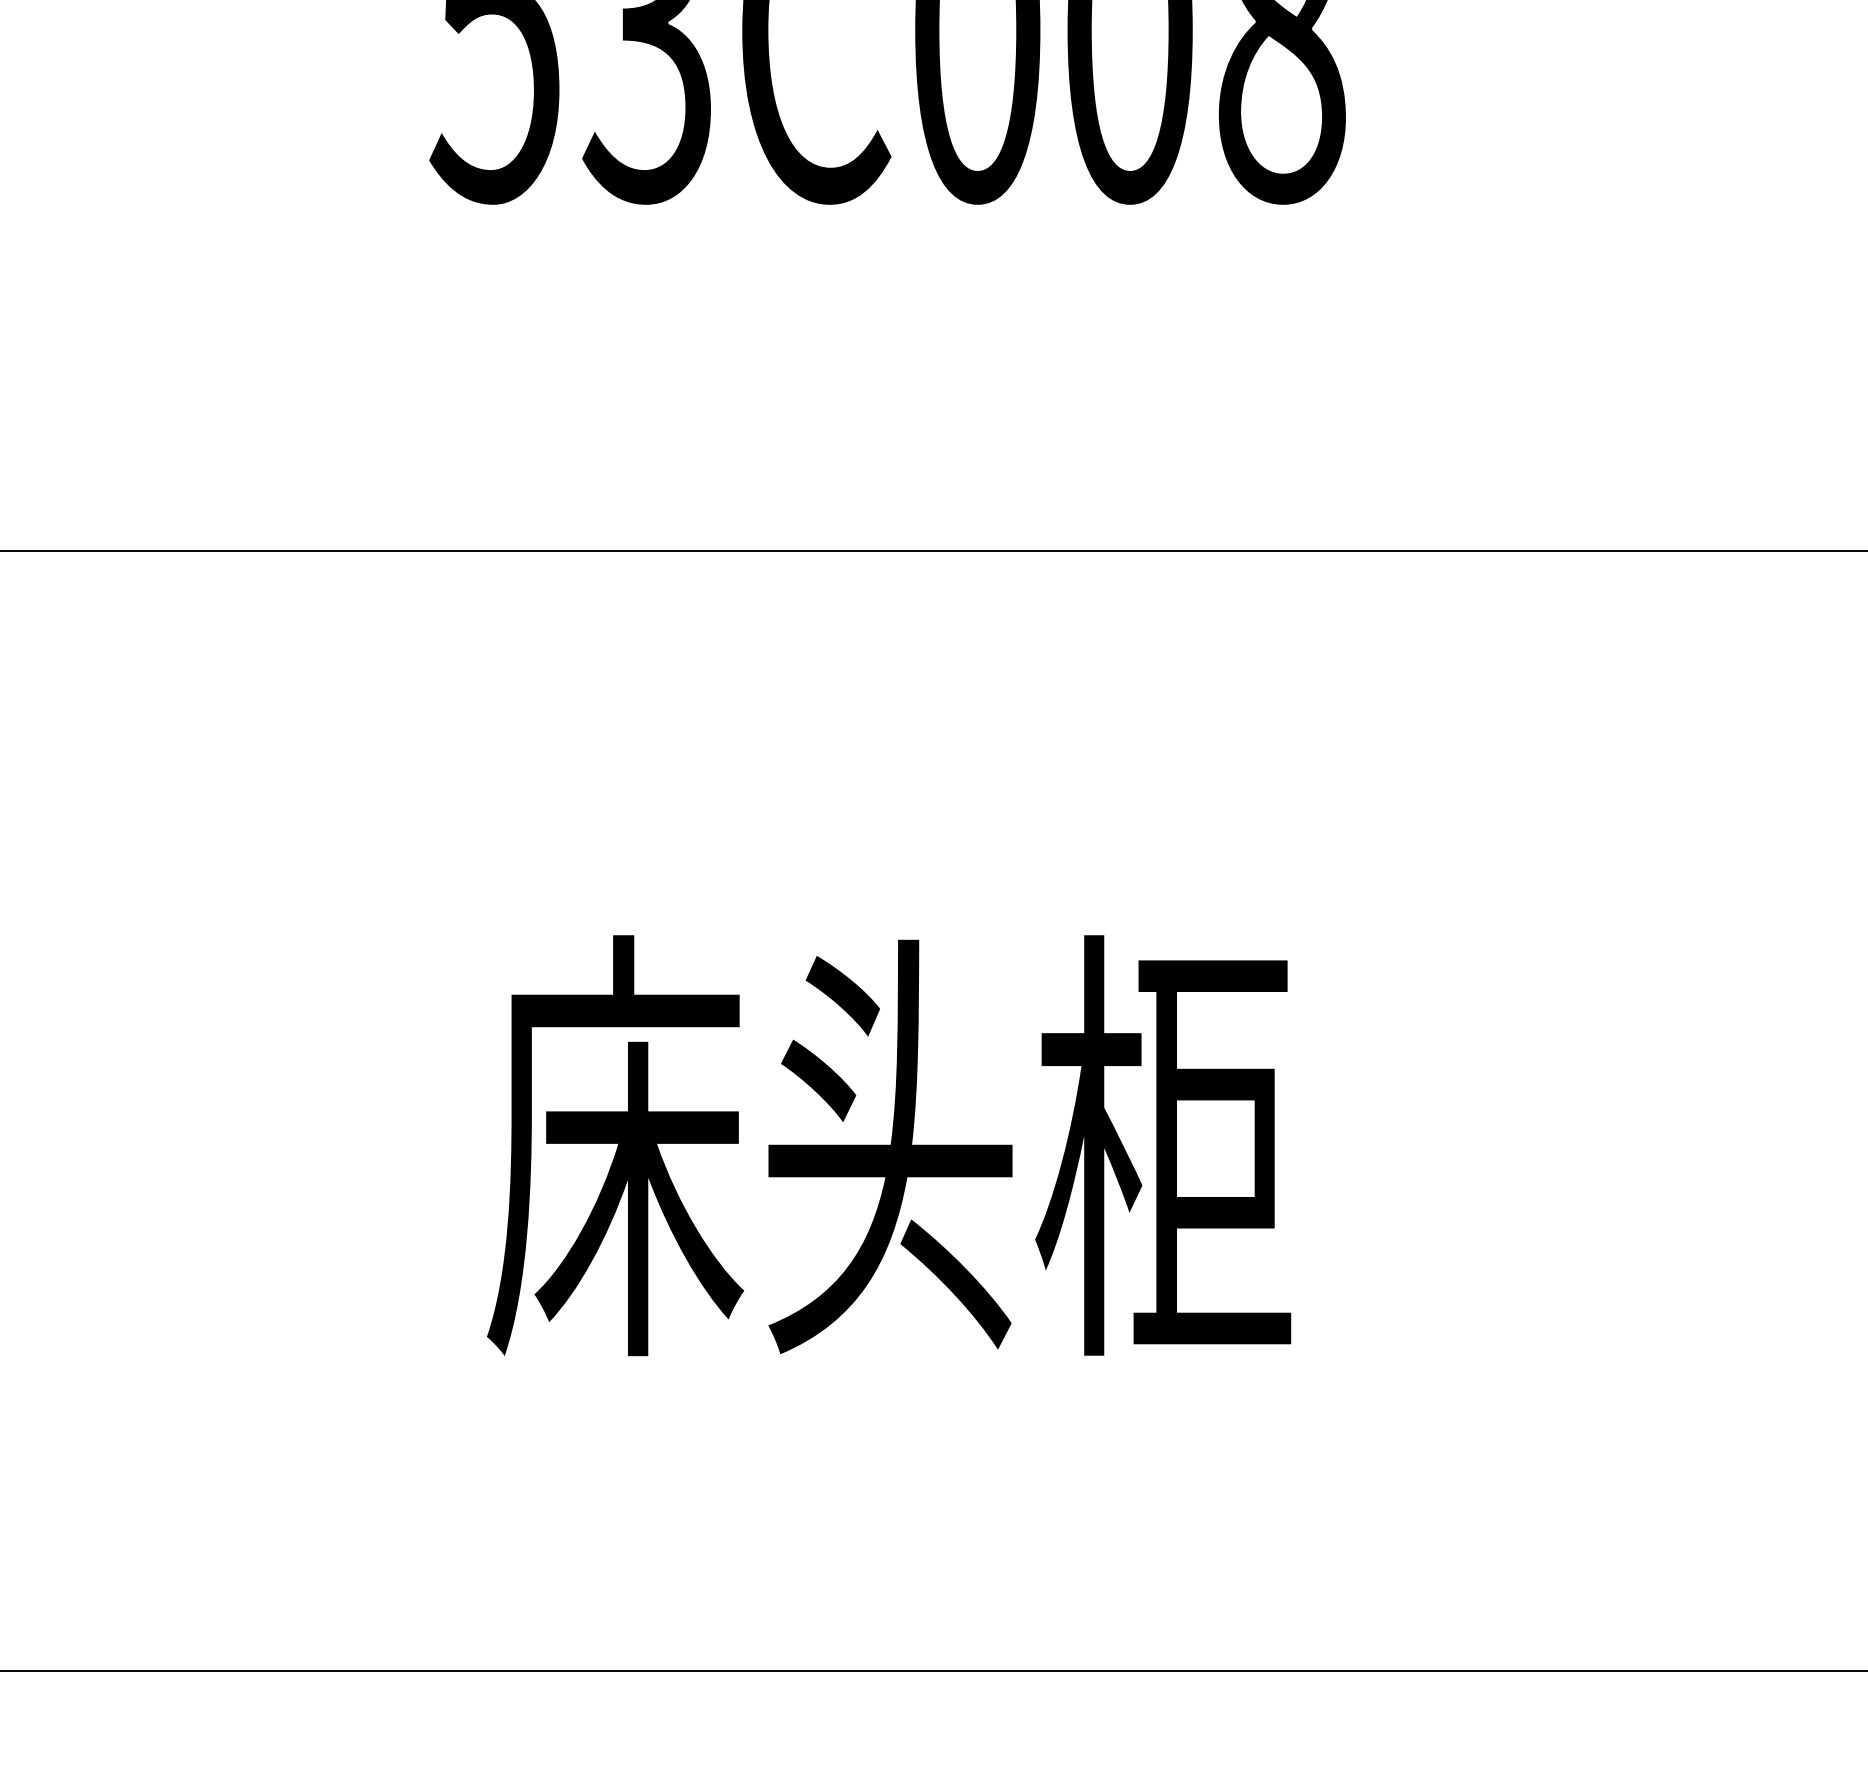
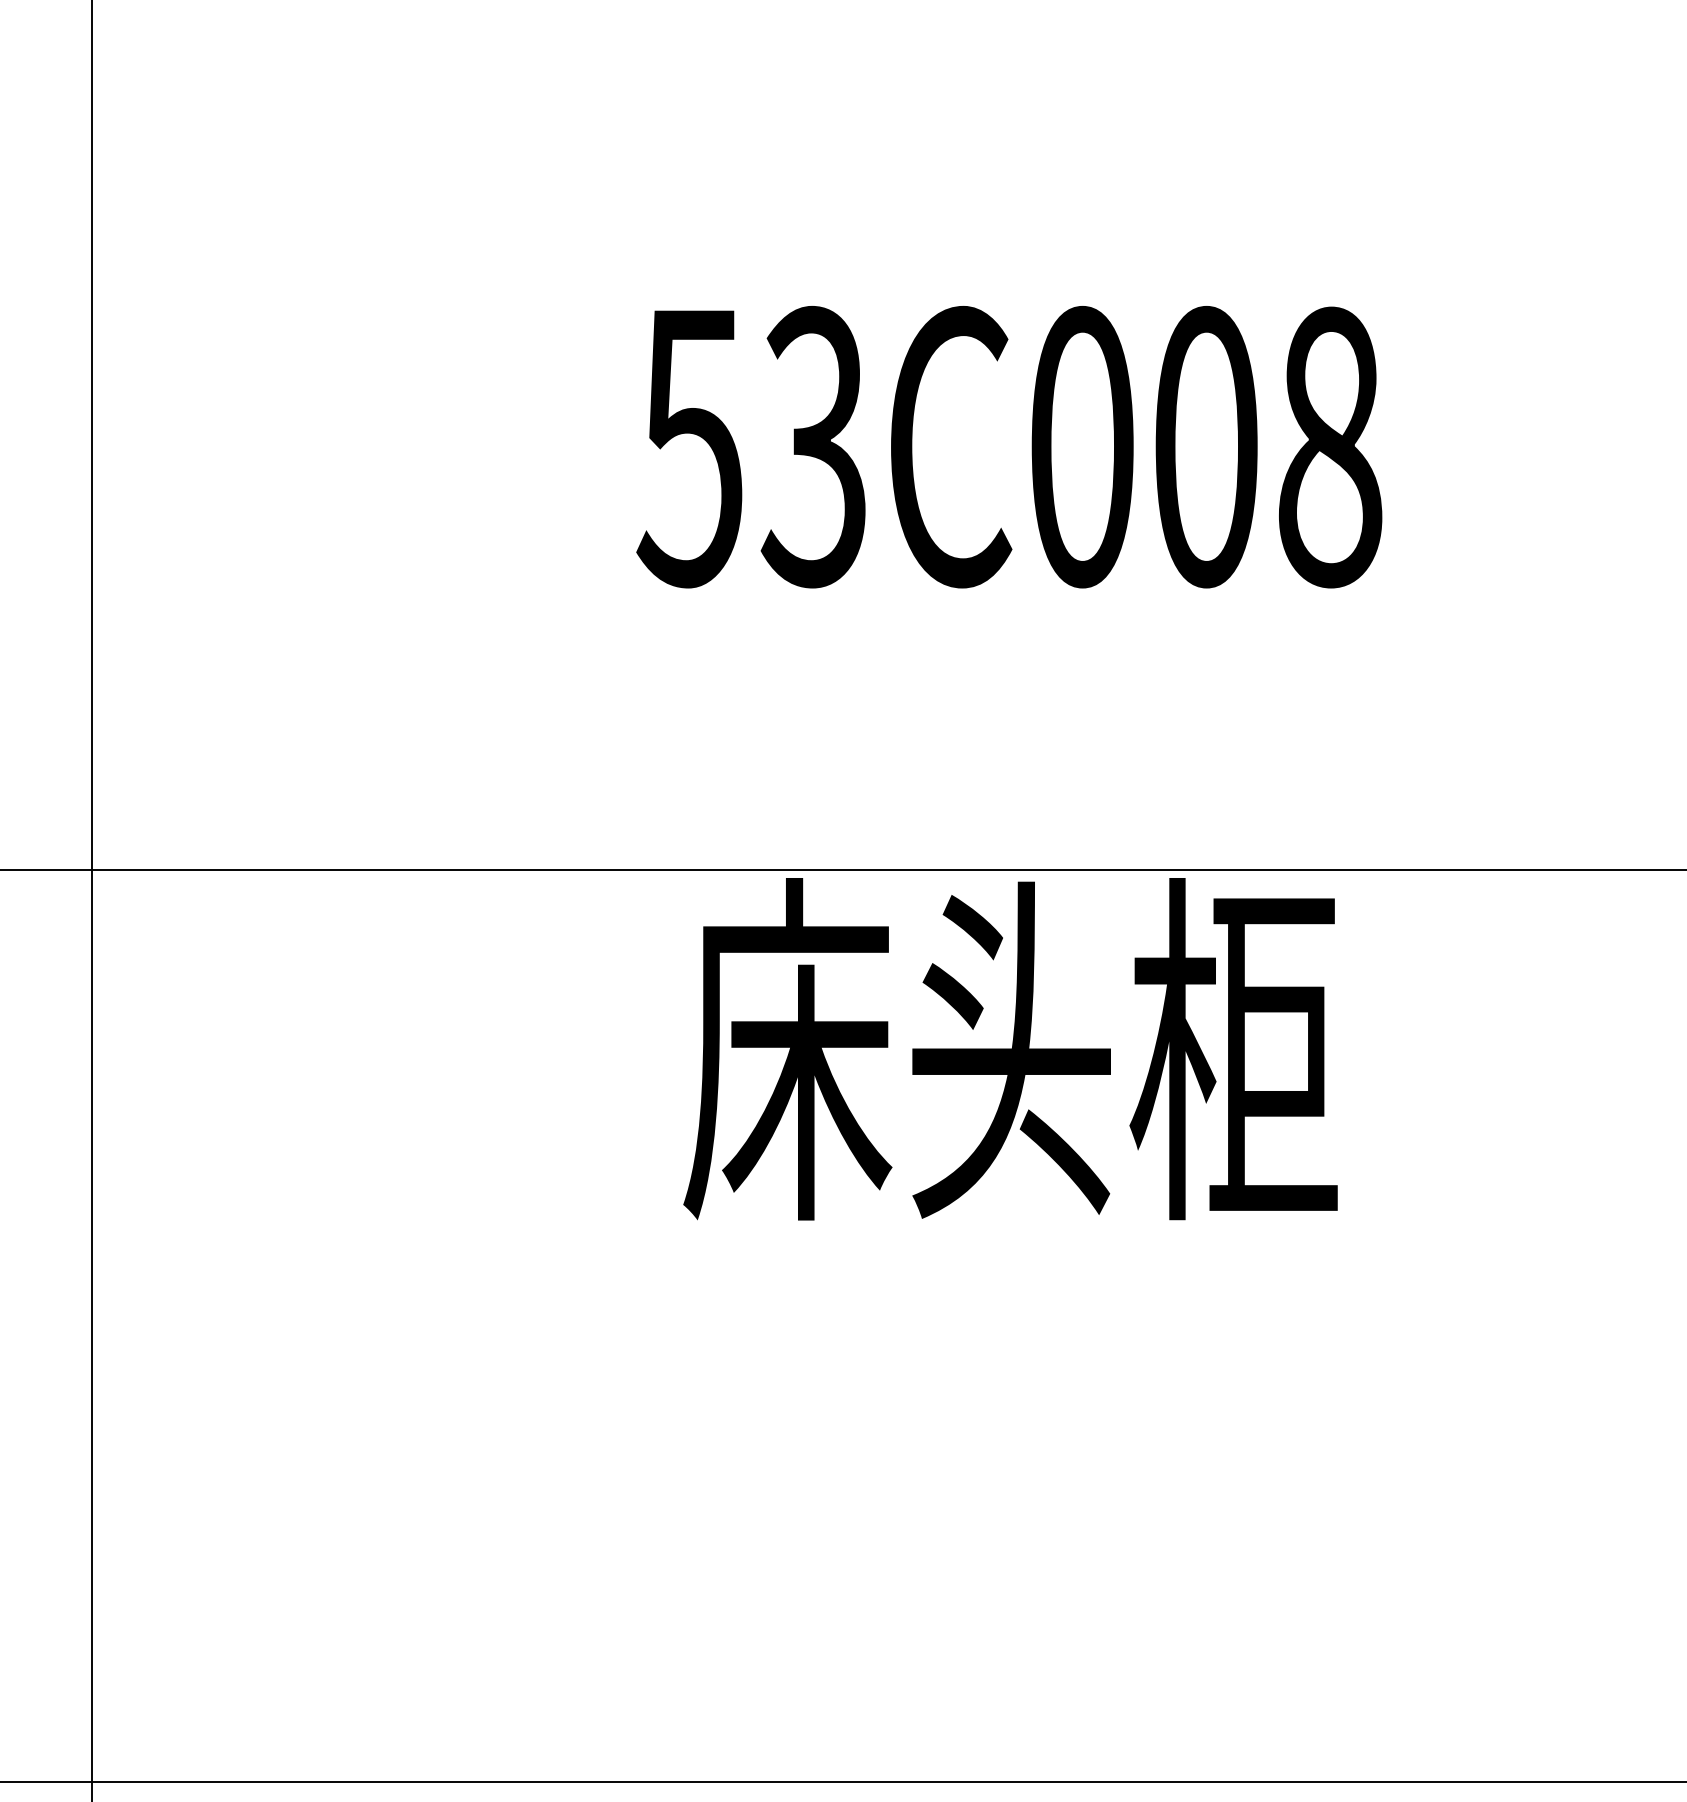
text: (889, 1145) -> (1010, 1049), moved

